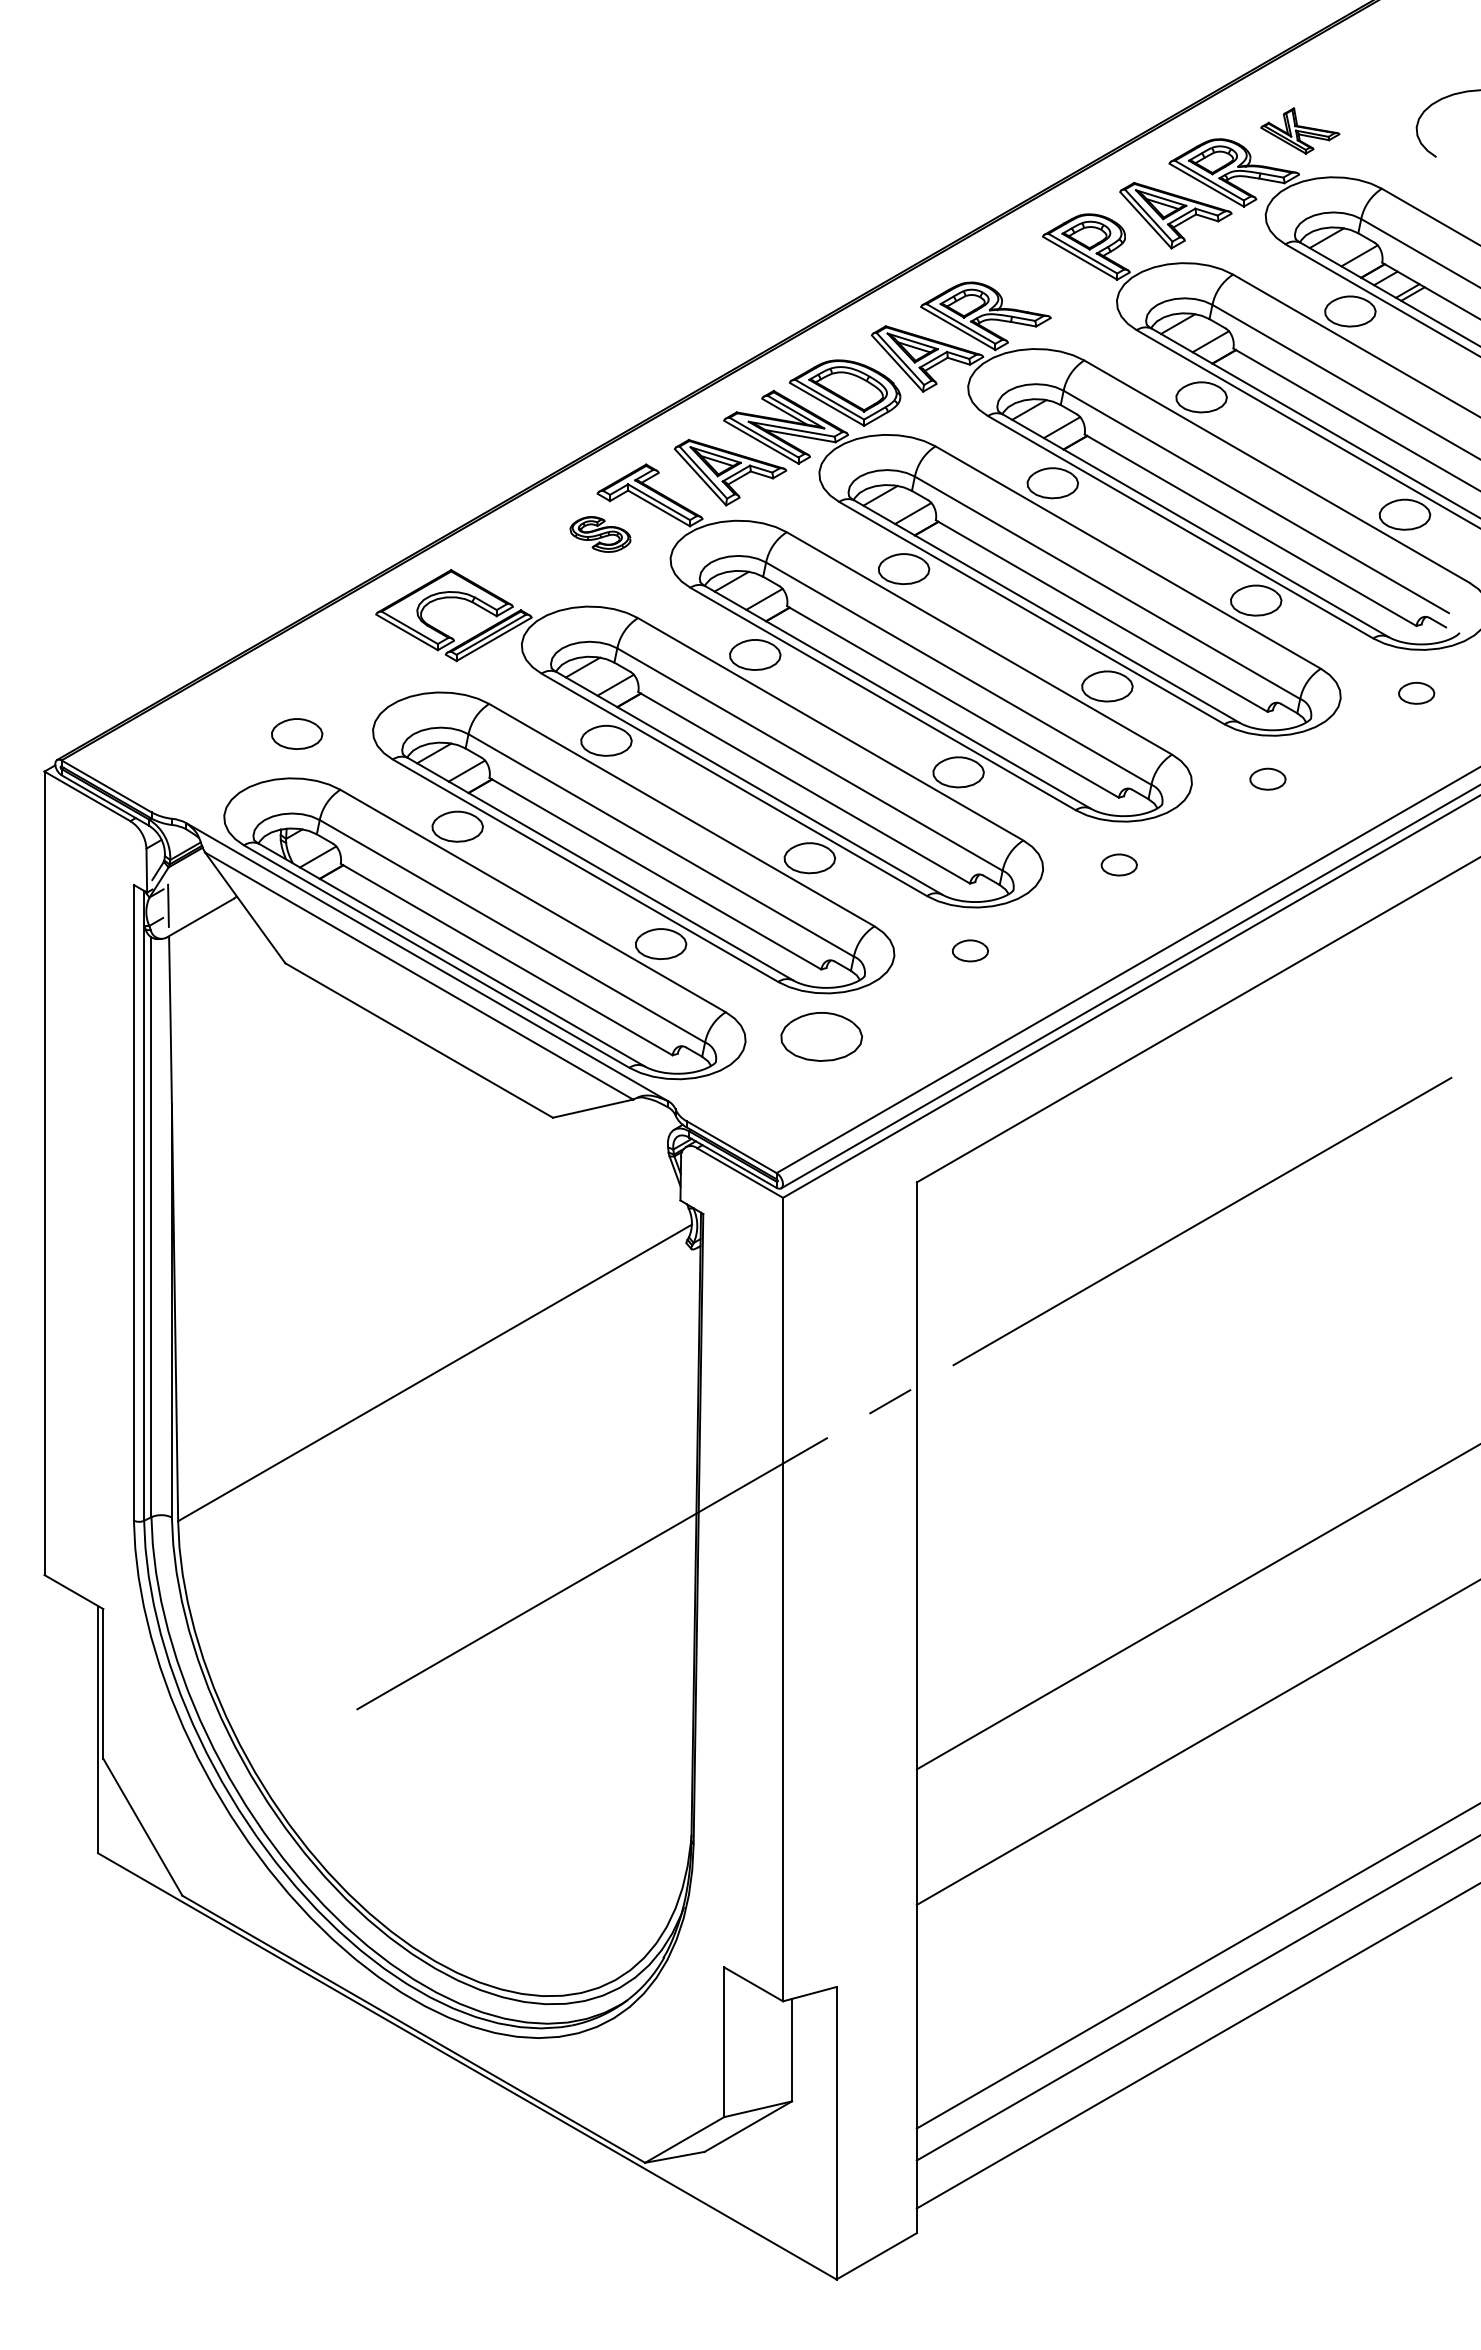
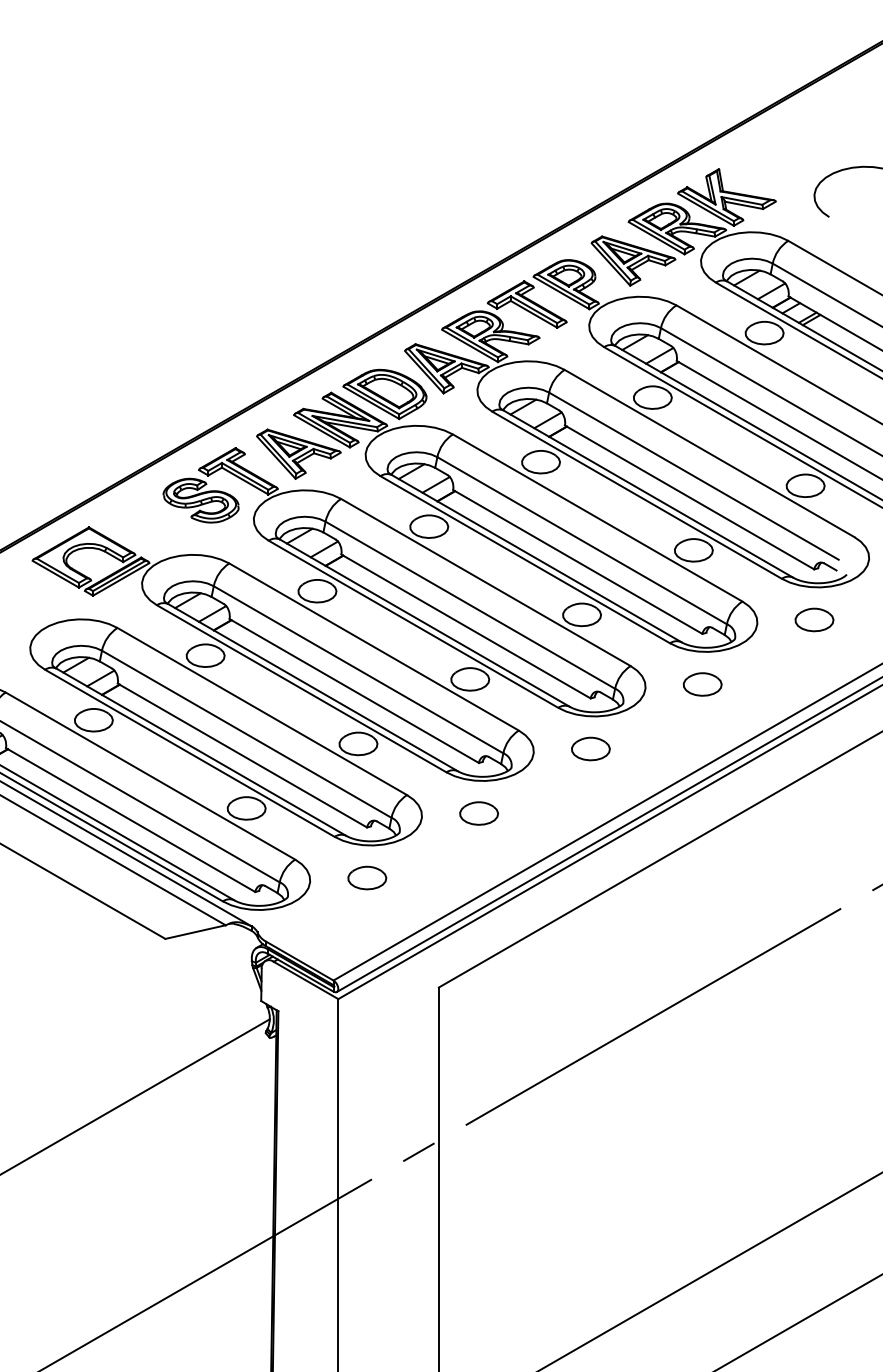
part: (1300, 130) -> (727, 197), size x1.67
part: (1034, 273) -> (527, 304), added
part: (600, 534) -> (201, 500), size x1.67
part: (1416, 693) -> (814, 620), size x1.43
part: (1267, 779) -> (702, 684), size x1.43
part: (1119, 864) -> (591, 748), size x1.43
part: (970, 950) -> (479, 813), size x1.43
part: (821, 1036) -> (367, 877), size x0.62

